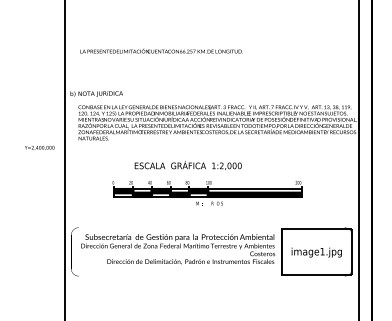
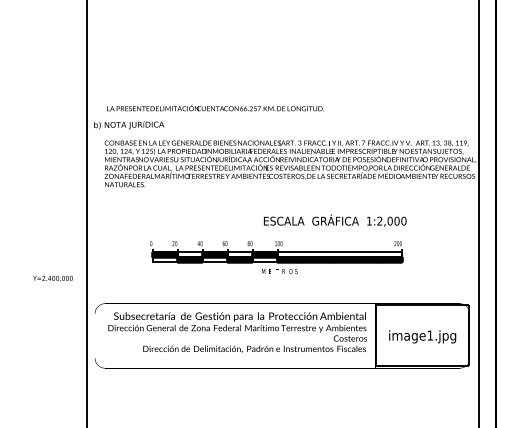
text: (161, 50) -> (215, 107), moved
text: (39, 147) -> (52, 278), moved
text: (187, 165) -> (334, 220), moved

